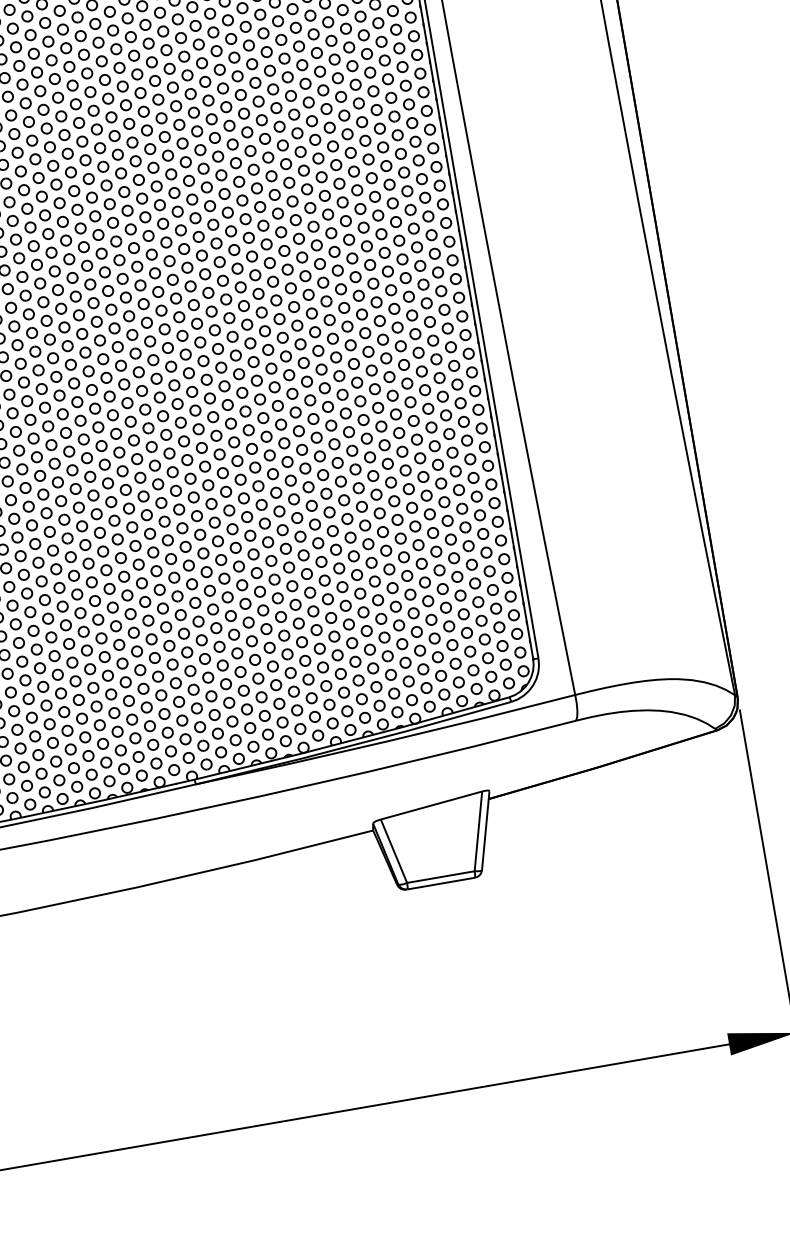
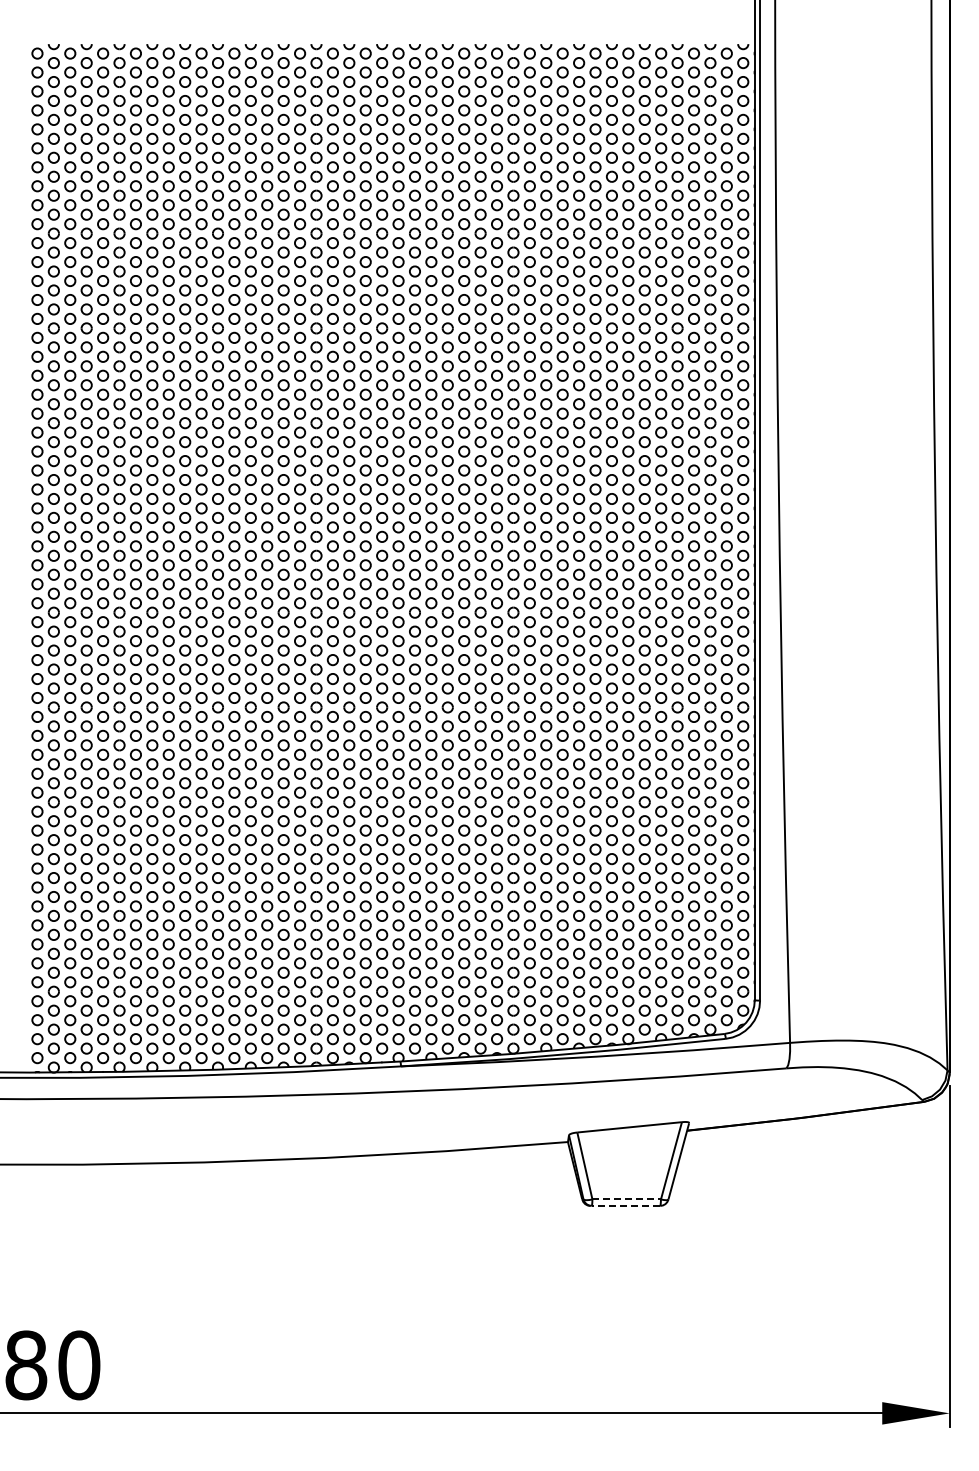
line: (441, 877) -> (627, 1199), solid -> dashed
line: (441, 883) -> (626, 1205), solid -> dashed

